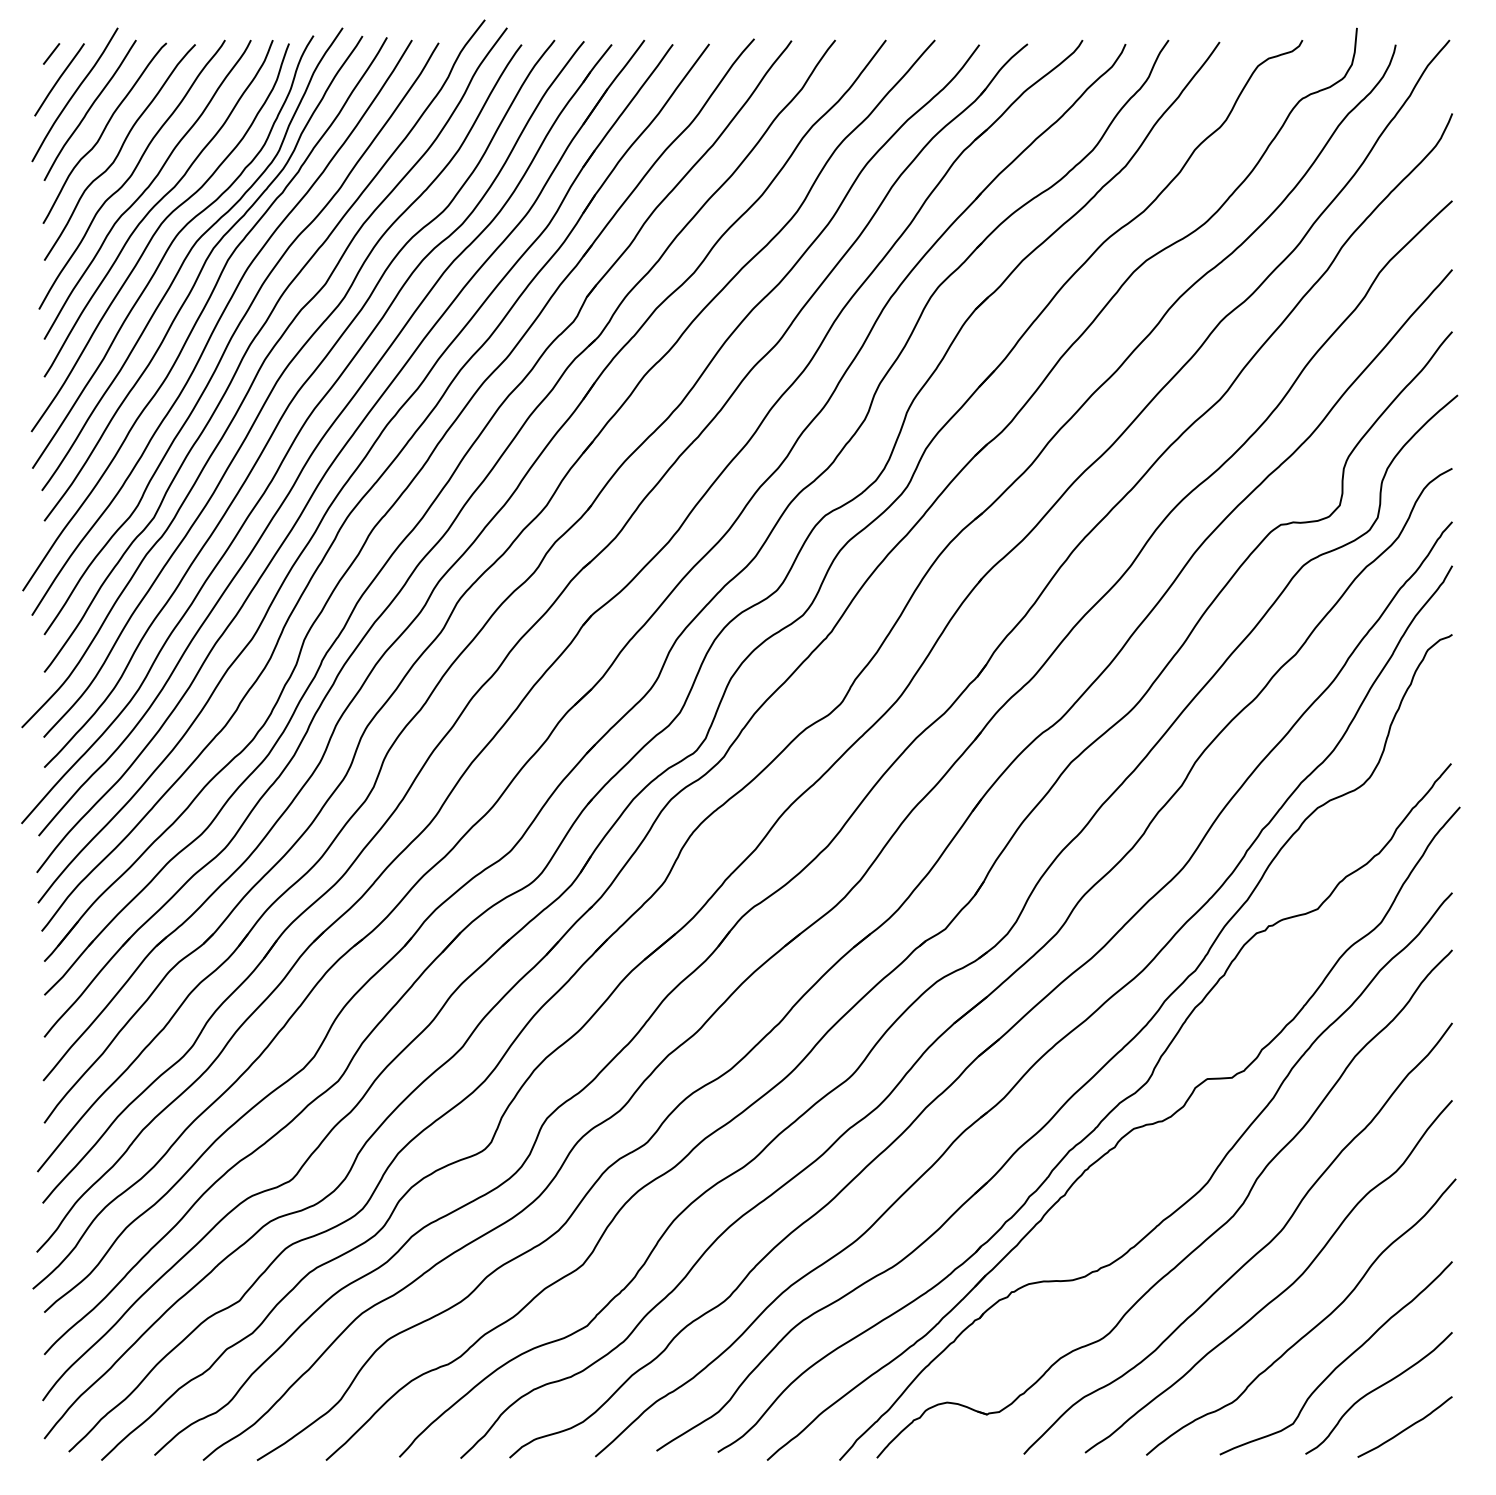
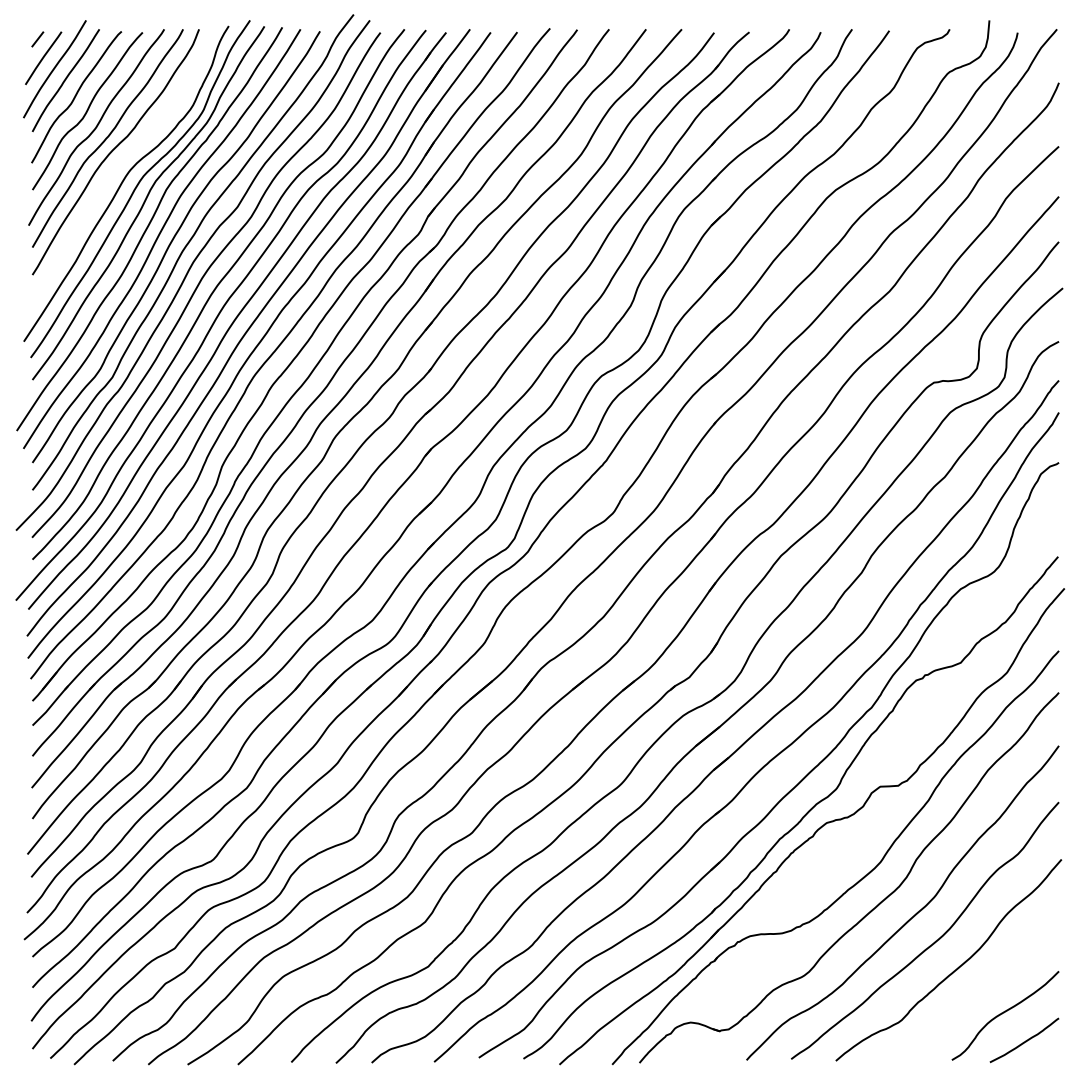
curve: (155, 234) -> (113, 171), removed
curve: (1340, 1362) -> (977, 993), removed

